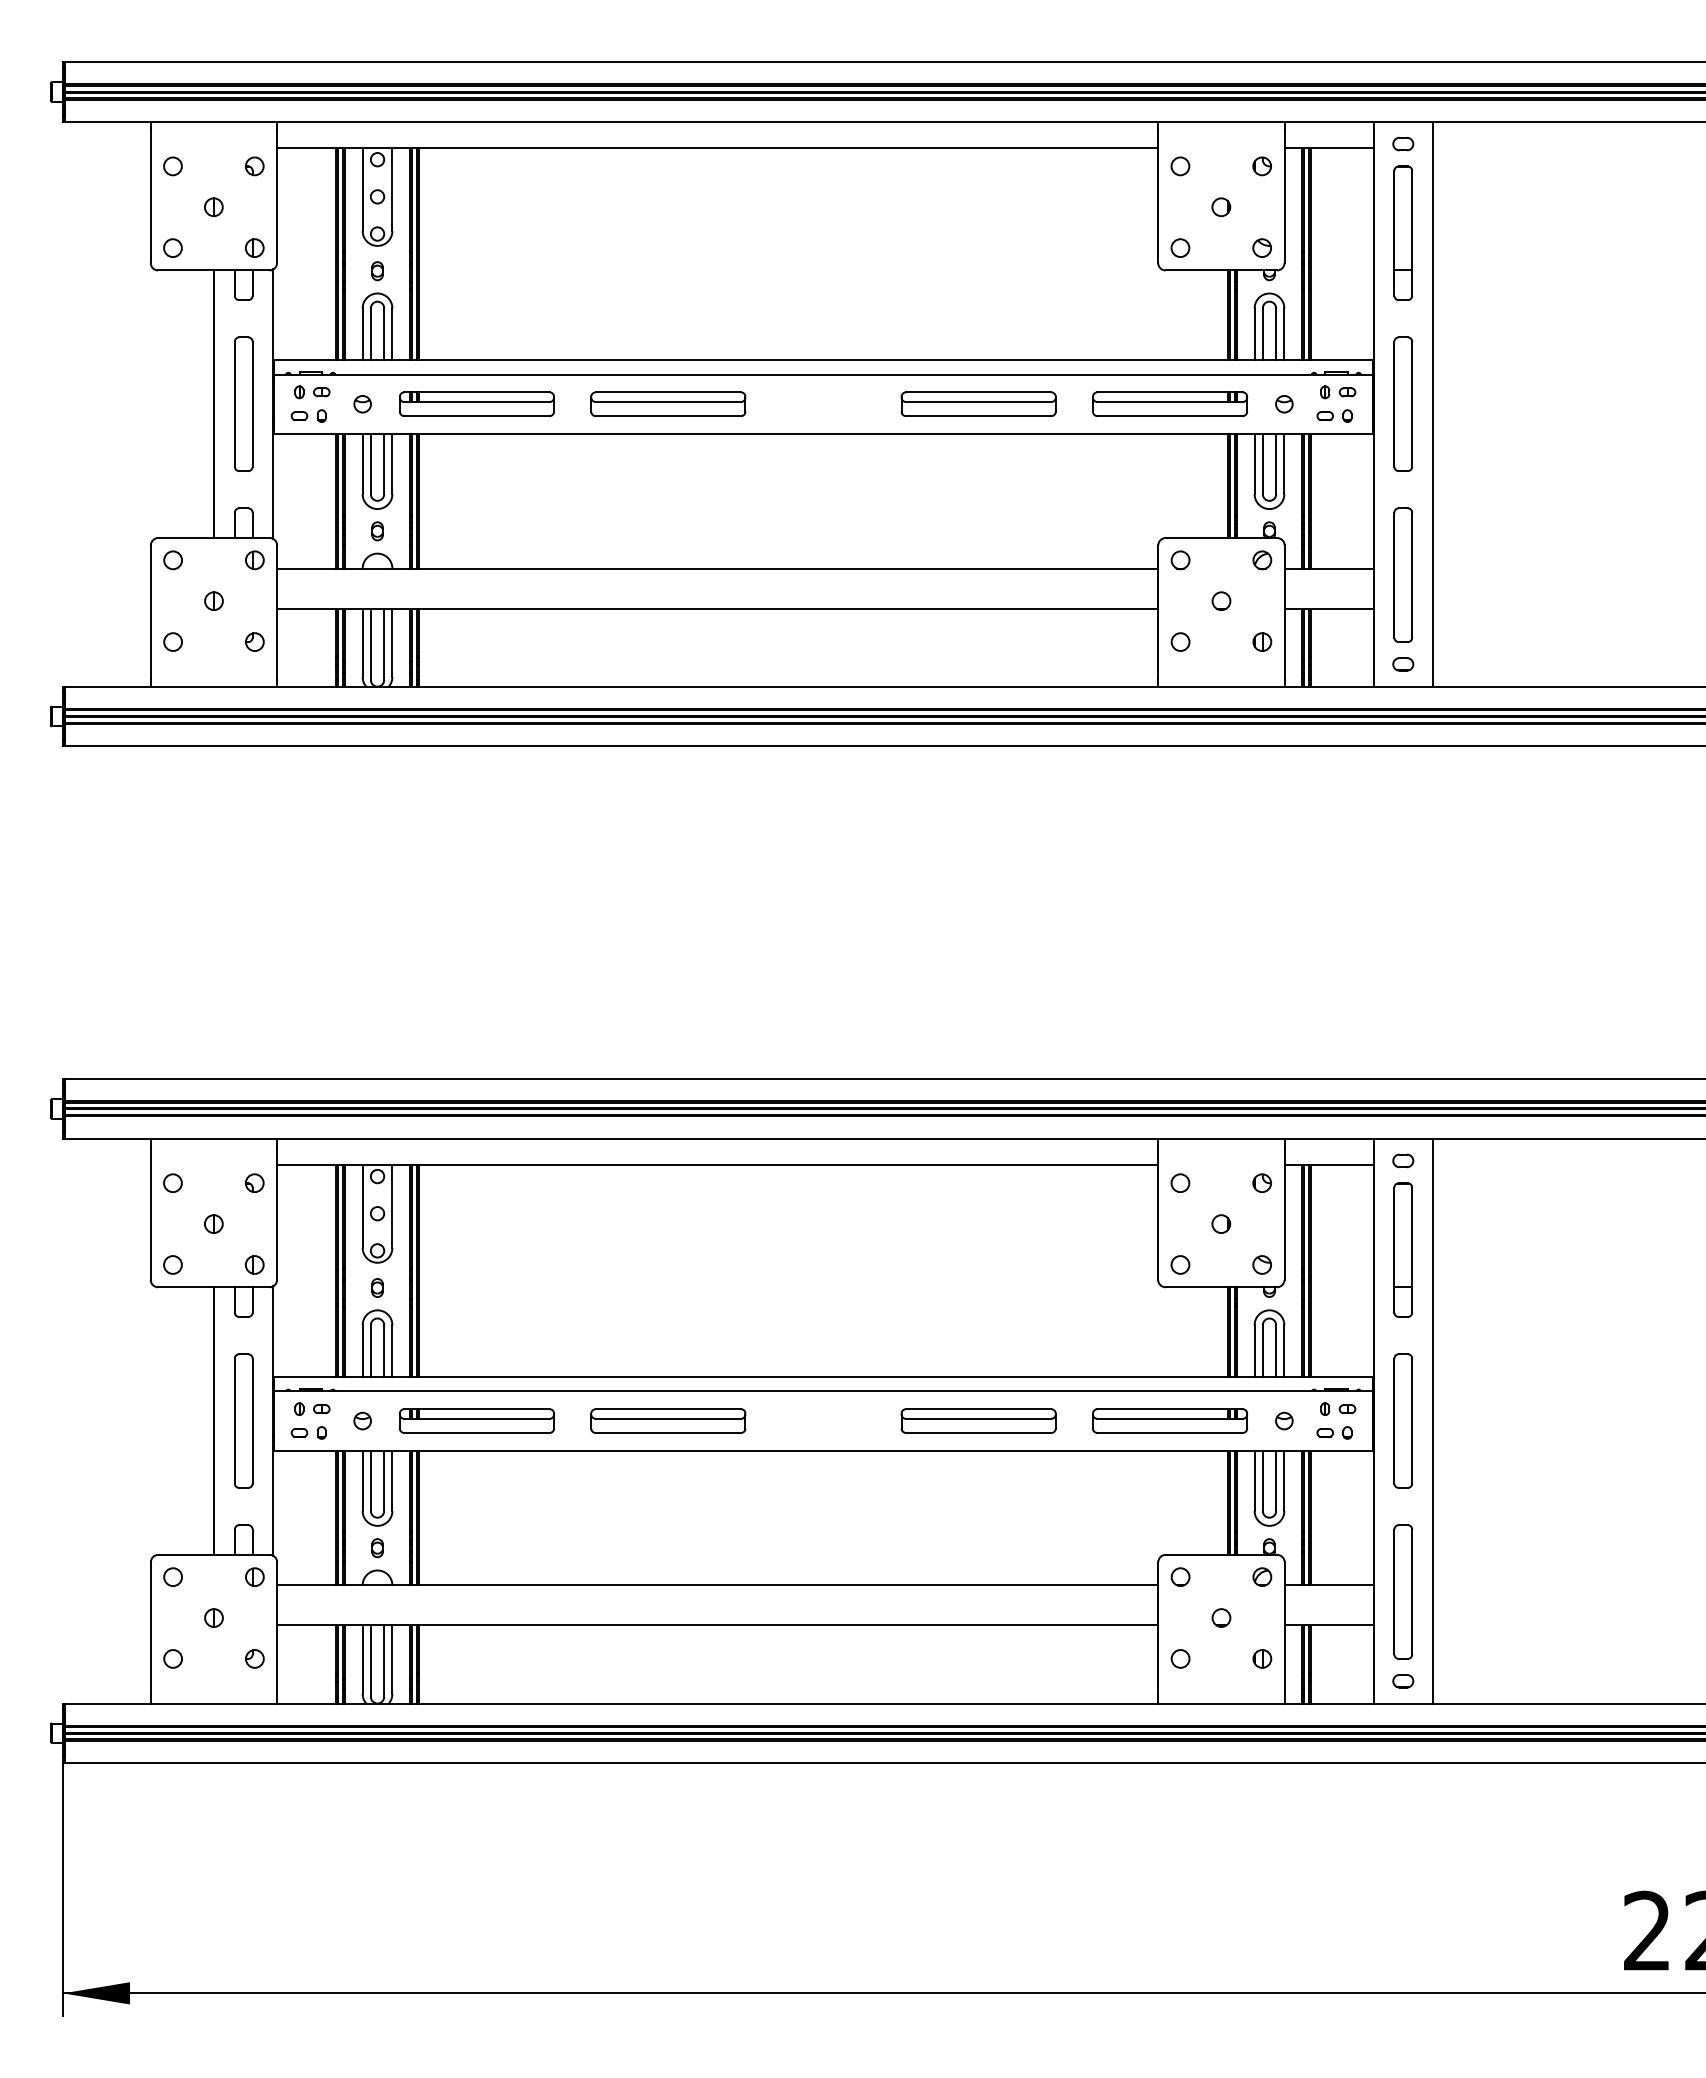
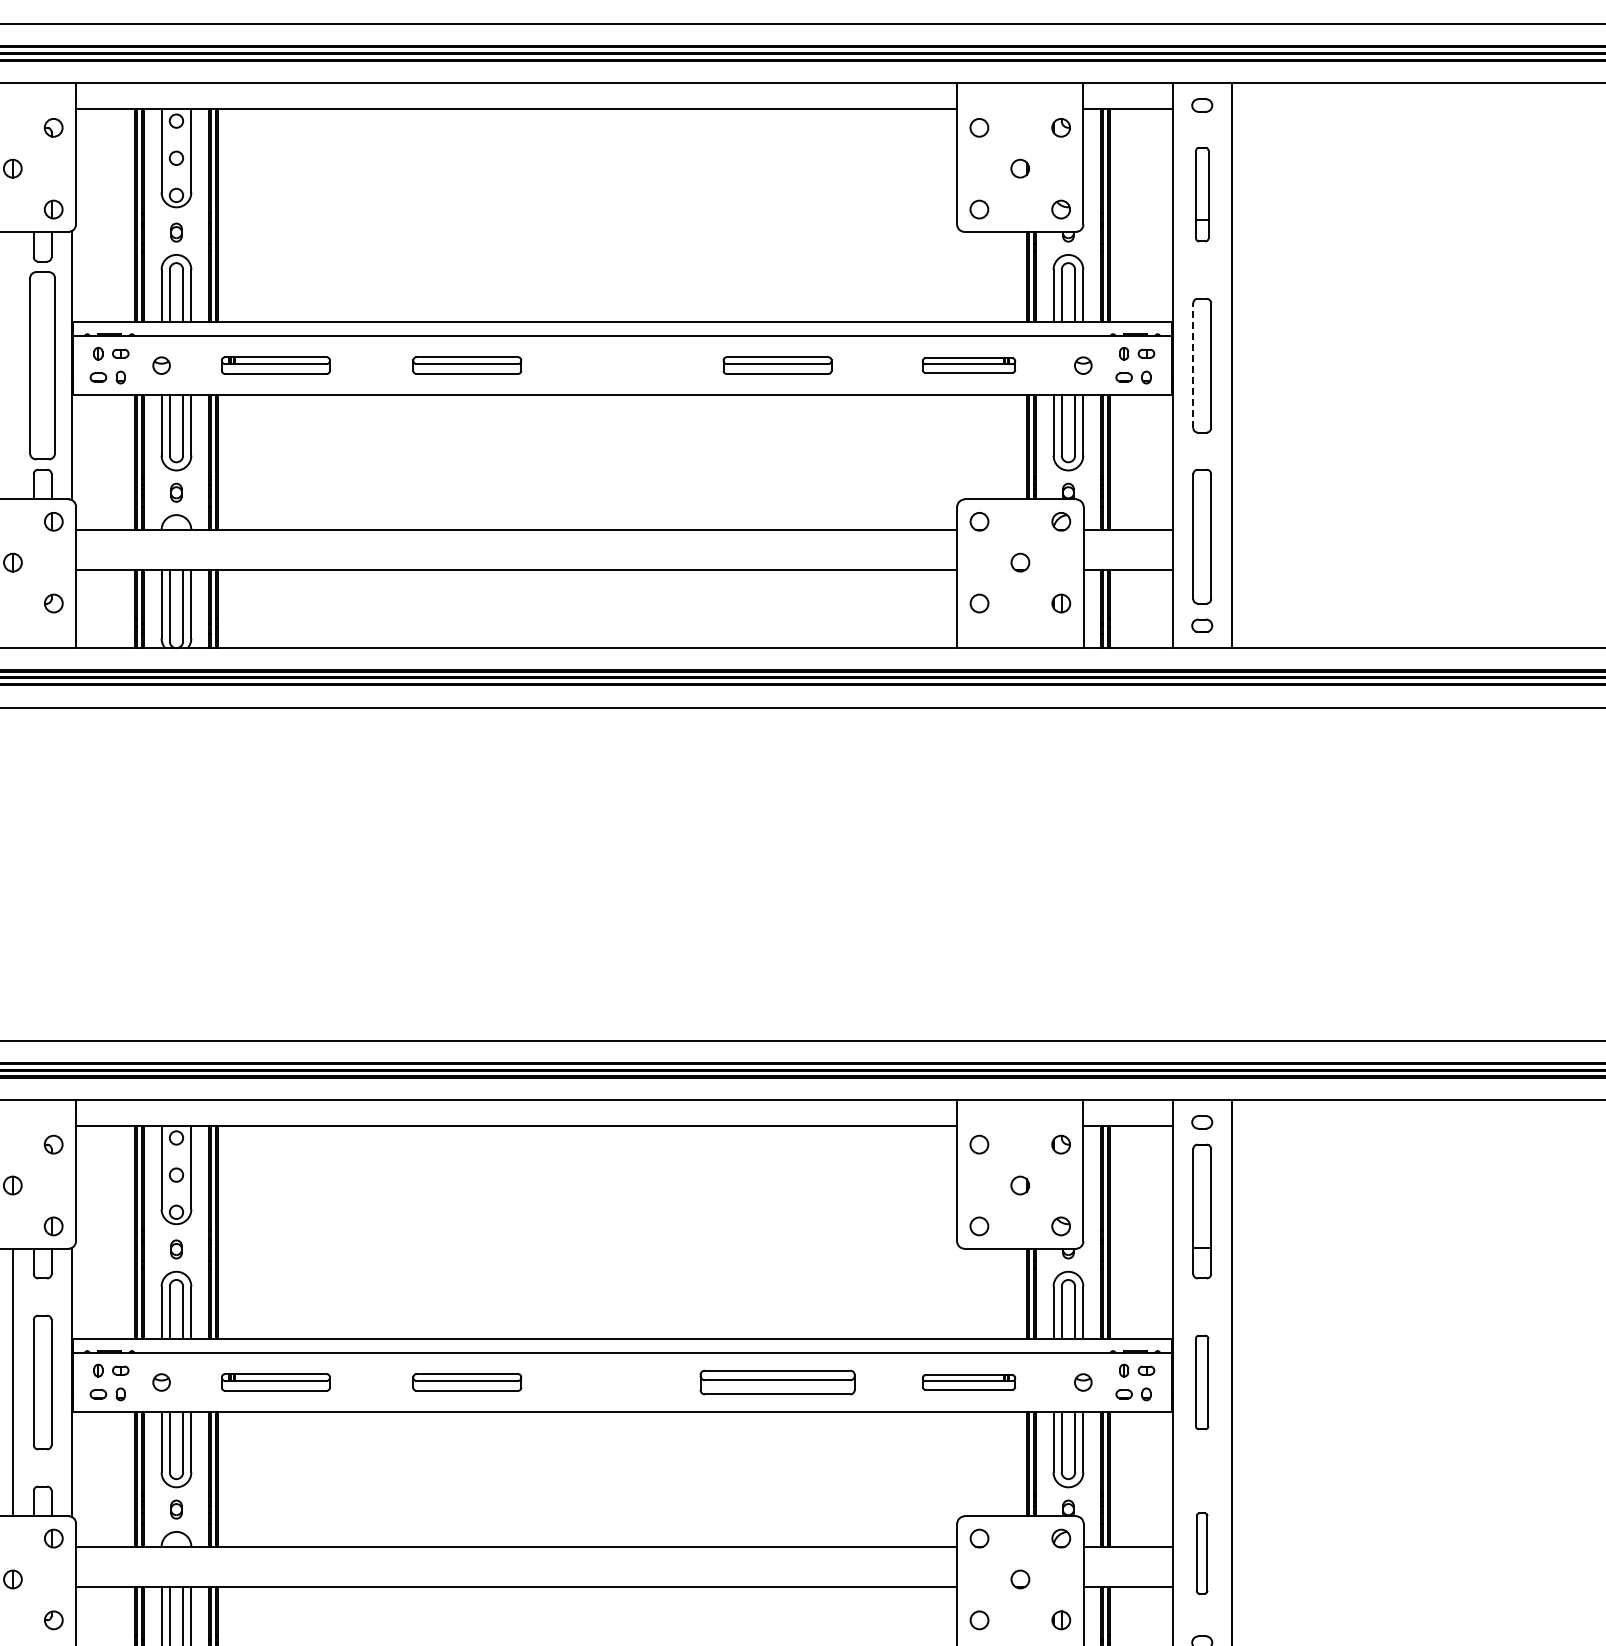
part: (1403, 232) -> (1202, 193), size x0.7
part: (243, 403) -> (42, 364), size x1.4
part: (476, 403) -> (275, 364), size x0.7
part: (668, 403) -> (467, 364), size x0.7
part: (978, 403) -> (777, 364), size x0.7
part: (1169, 403) -> (968, 364), size x0.6
line: (1394, 403) -> (1193, 364), solid -> dashed
line: (214, 404) -> (13, 365), removed
part: (476, 1420) -> (275, 1381), size x0.7
part: (668, 1420) -> (467, 1381), size x0.7
part: (1169, 1420) -> (968, 1381), size x0.6
part: (1402, 1420) -> (1201, 1381), size x0.7
part: (1402, 1591) -> (1201, 1552), size x0.6

